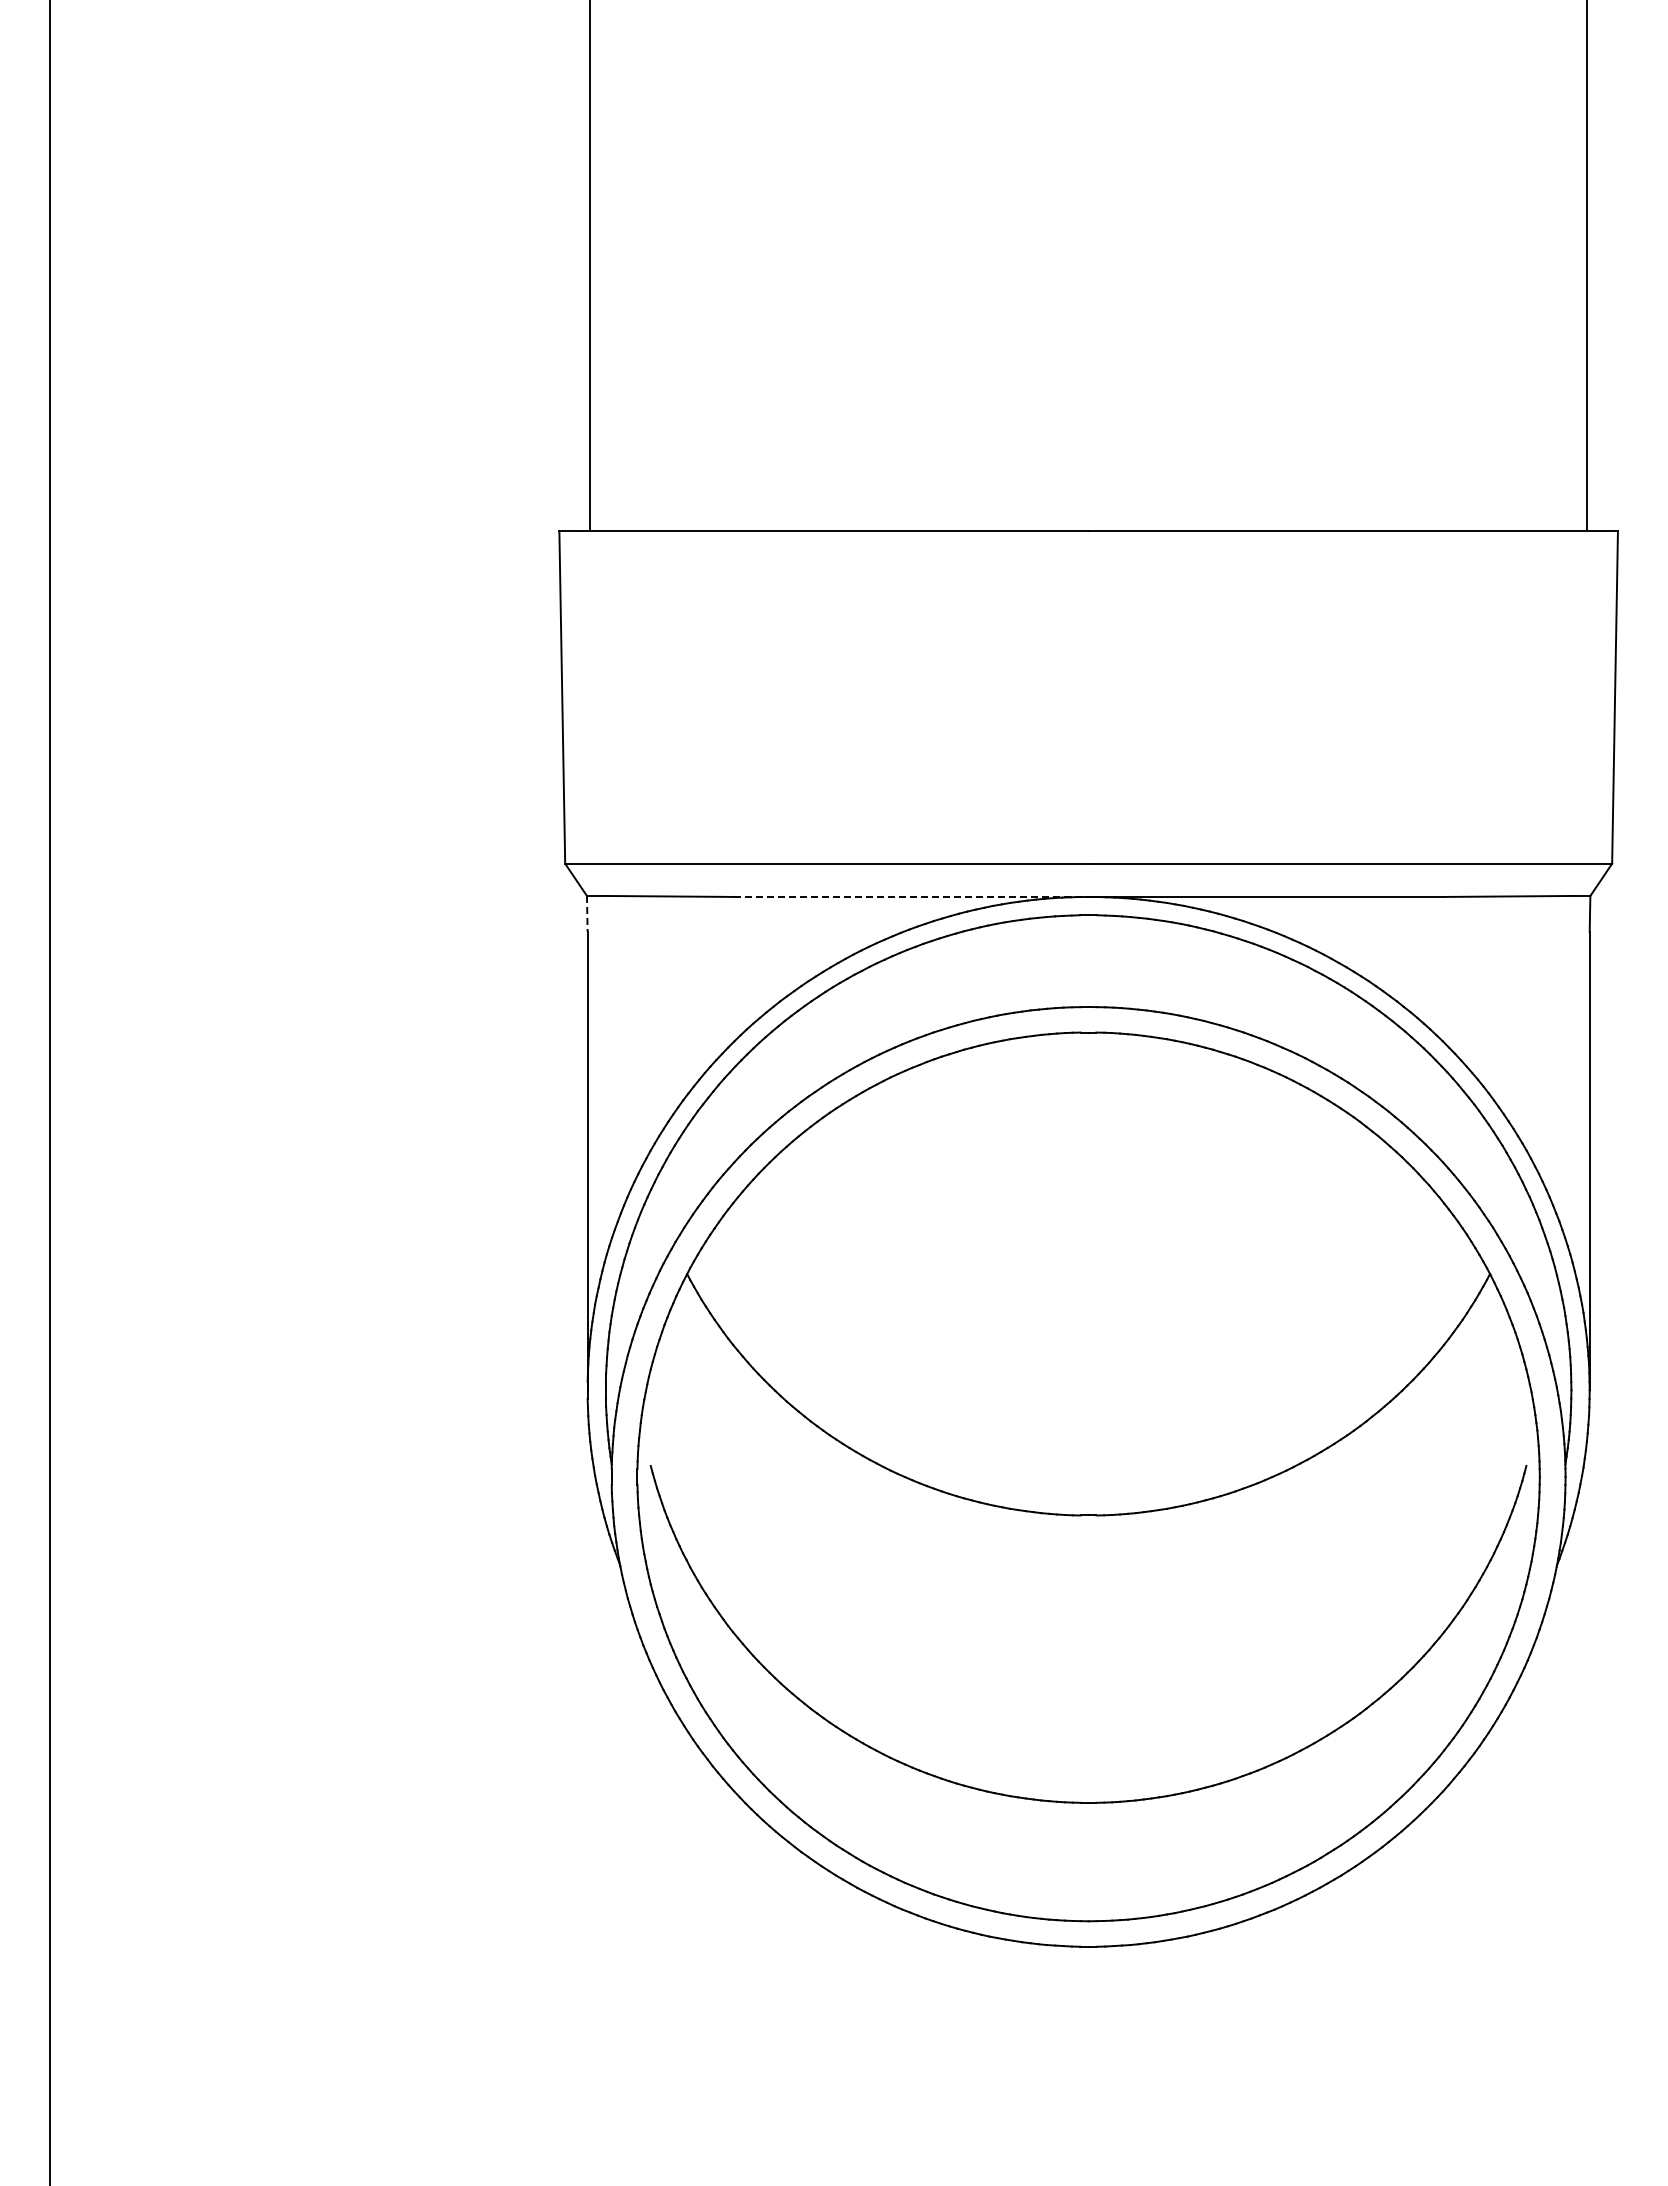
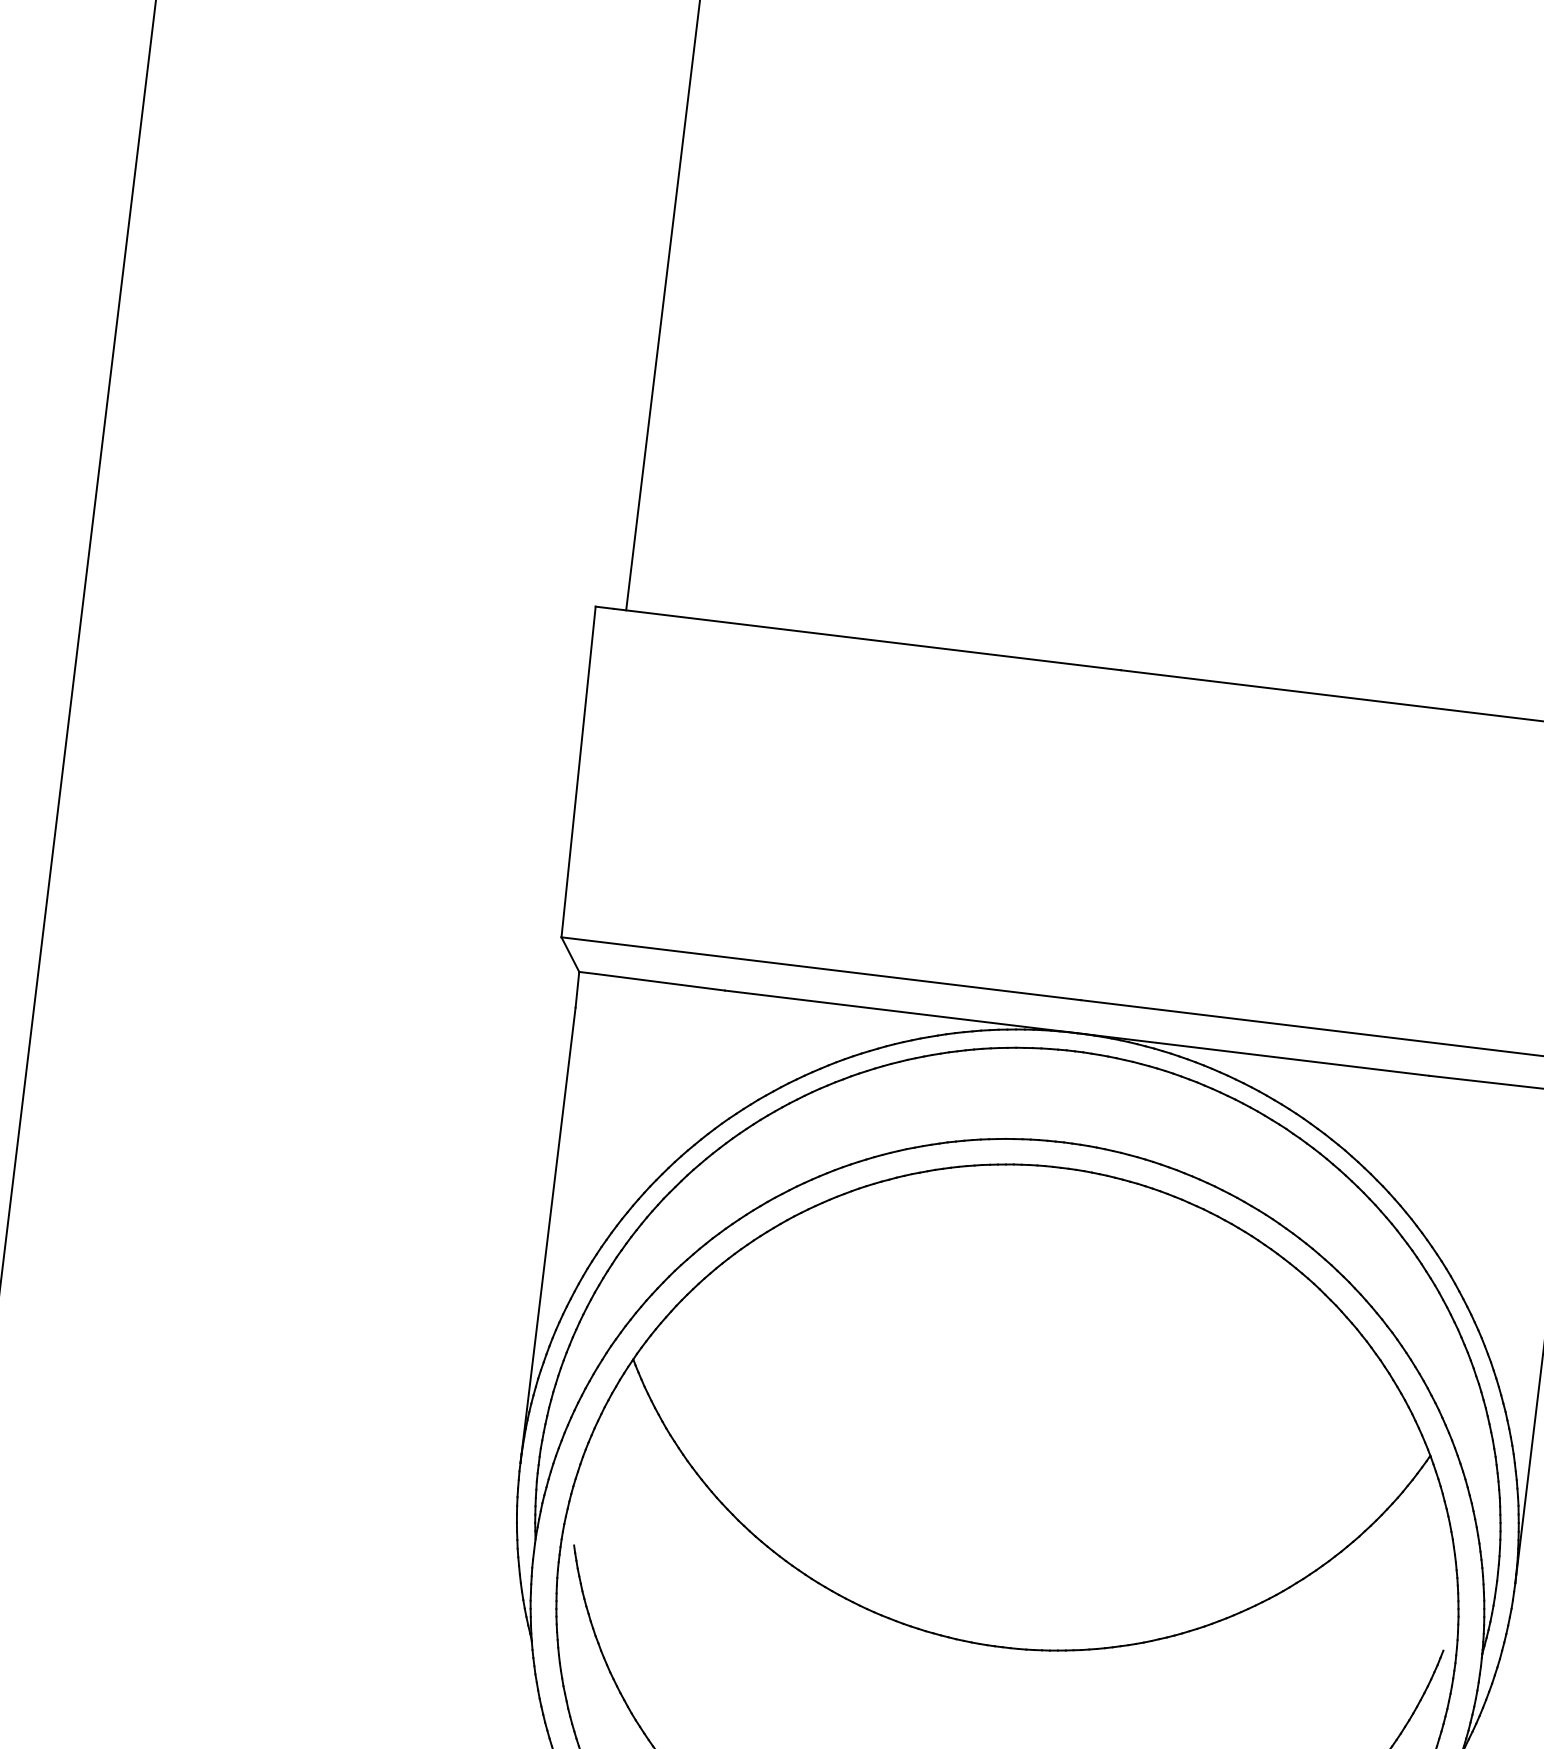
line: (911, 896) -> (901, 1011), dashed -> solid
line: (587, 913) -> (577, 989), dashed -> solid

